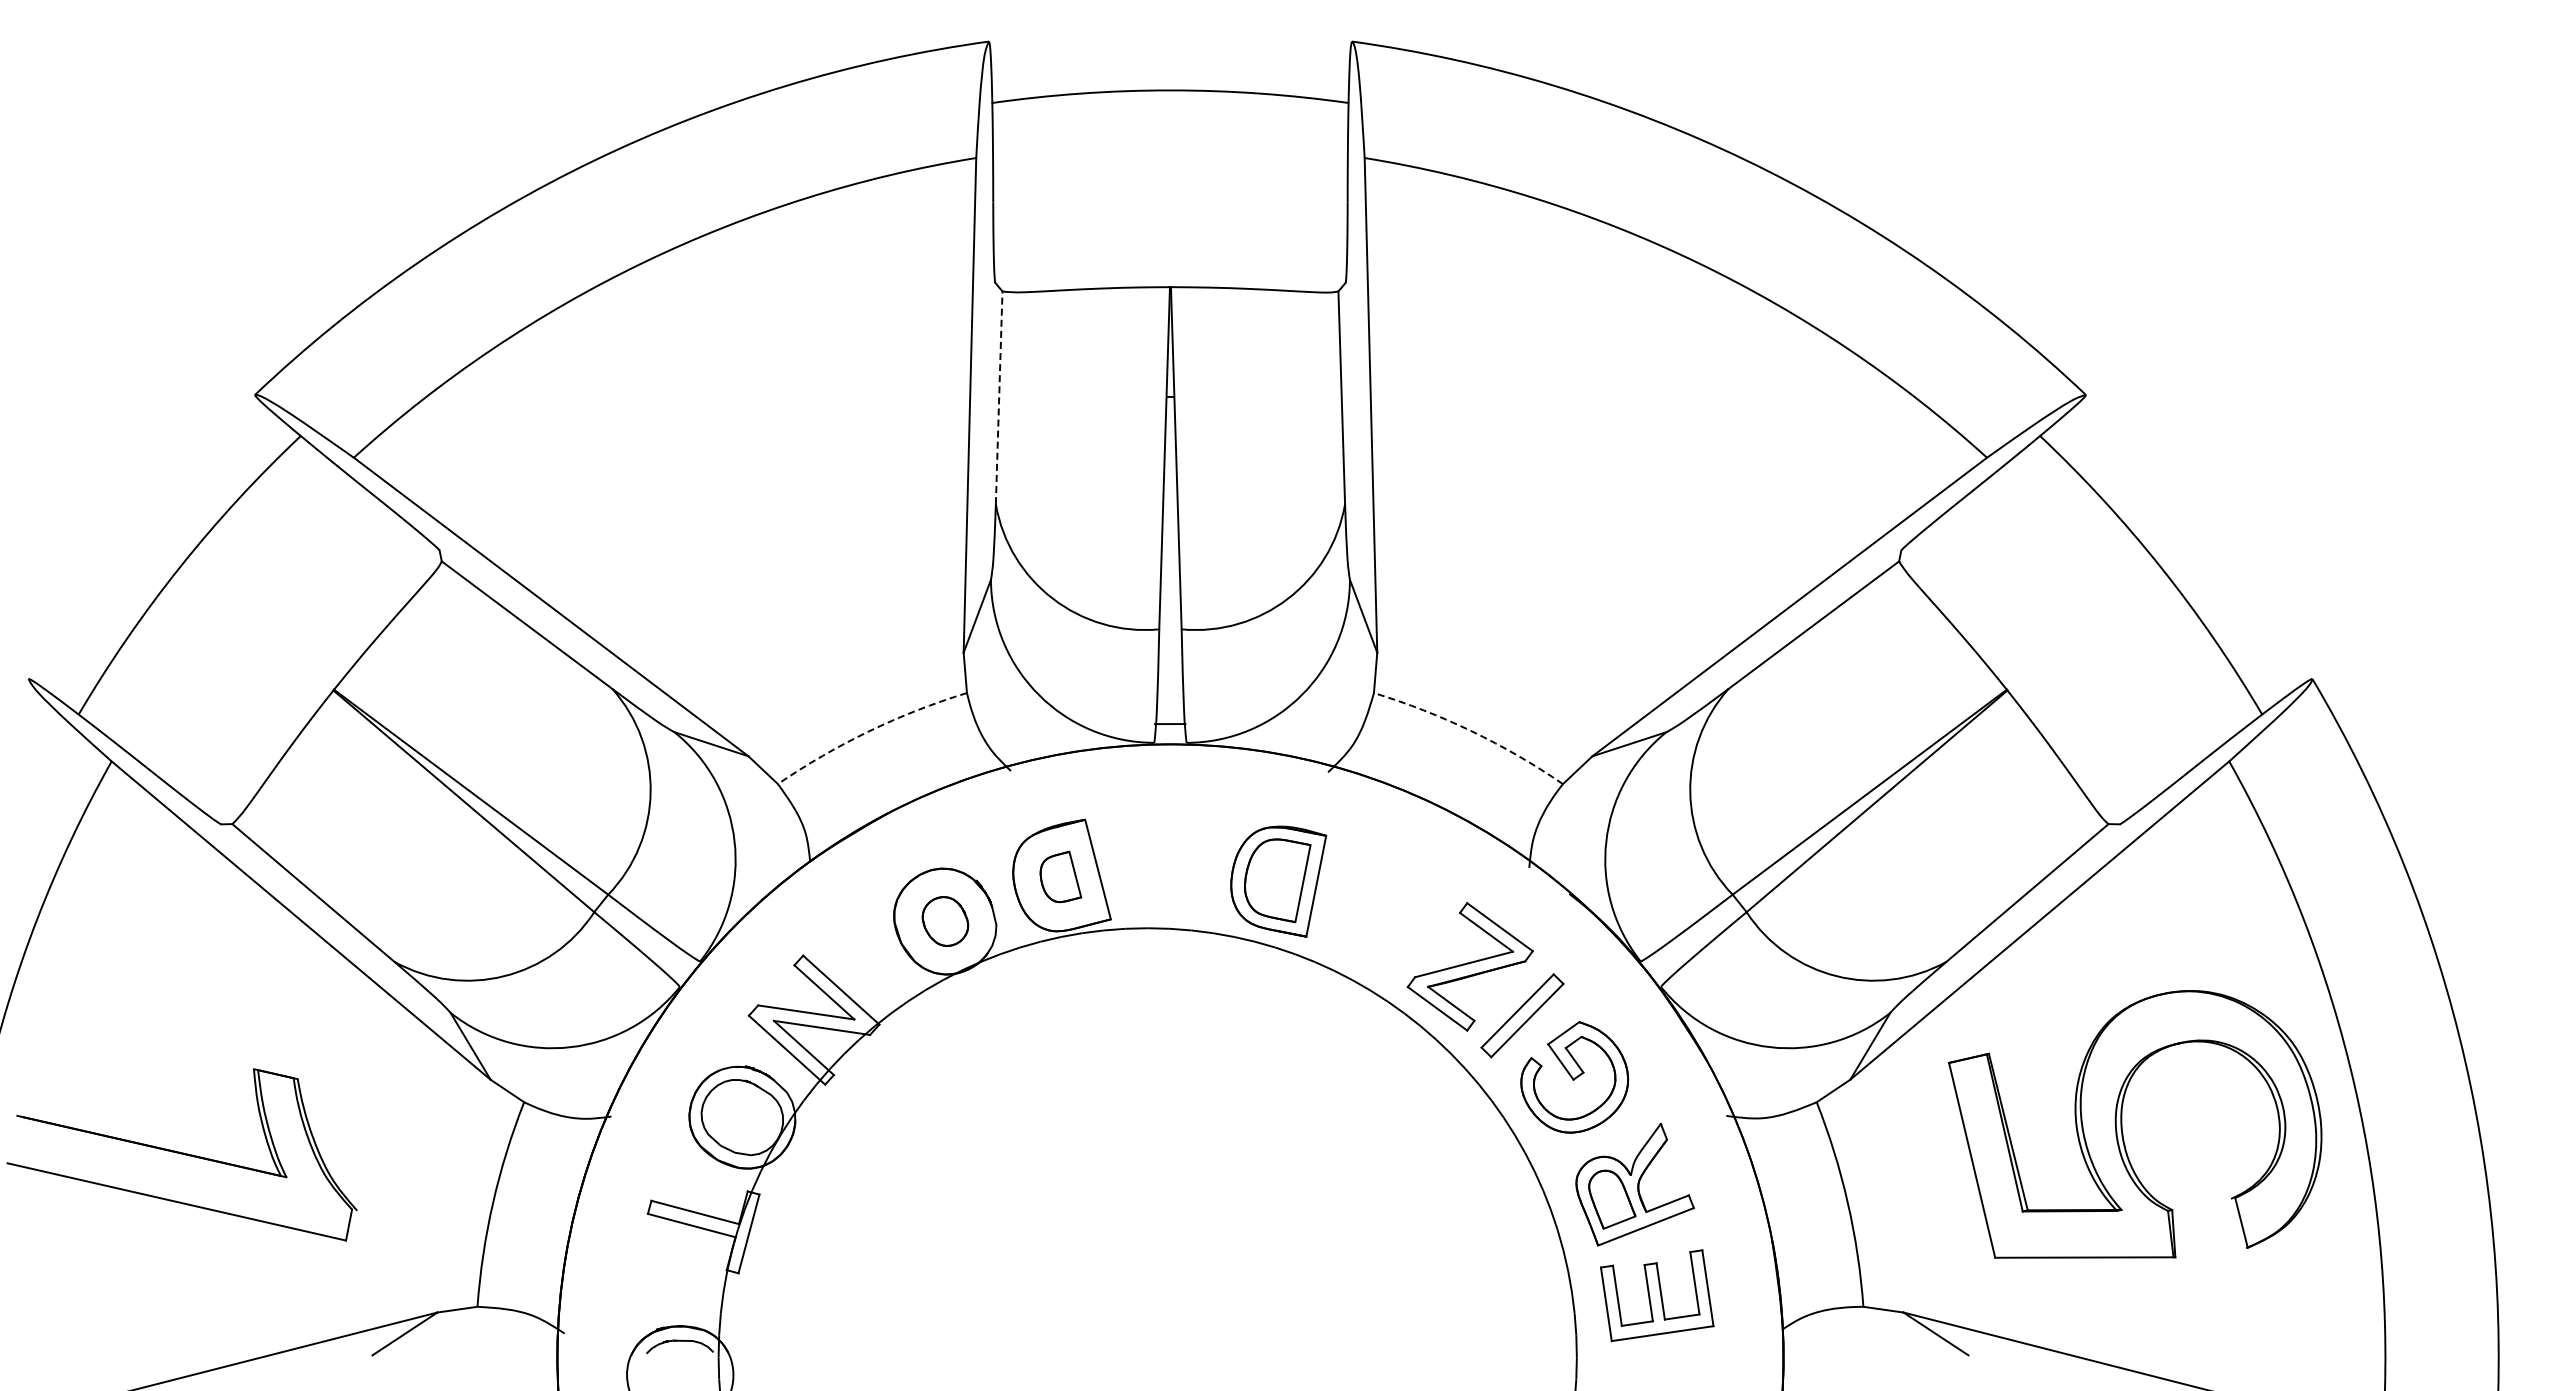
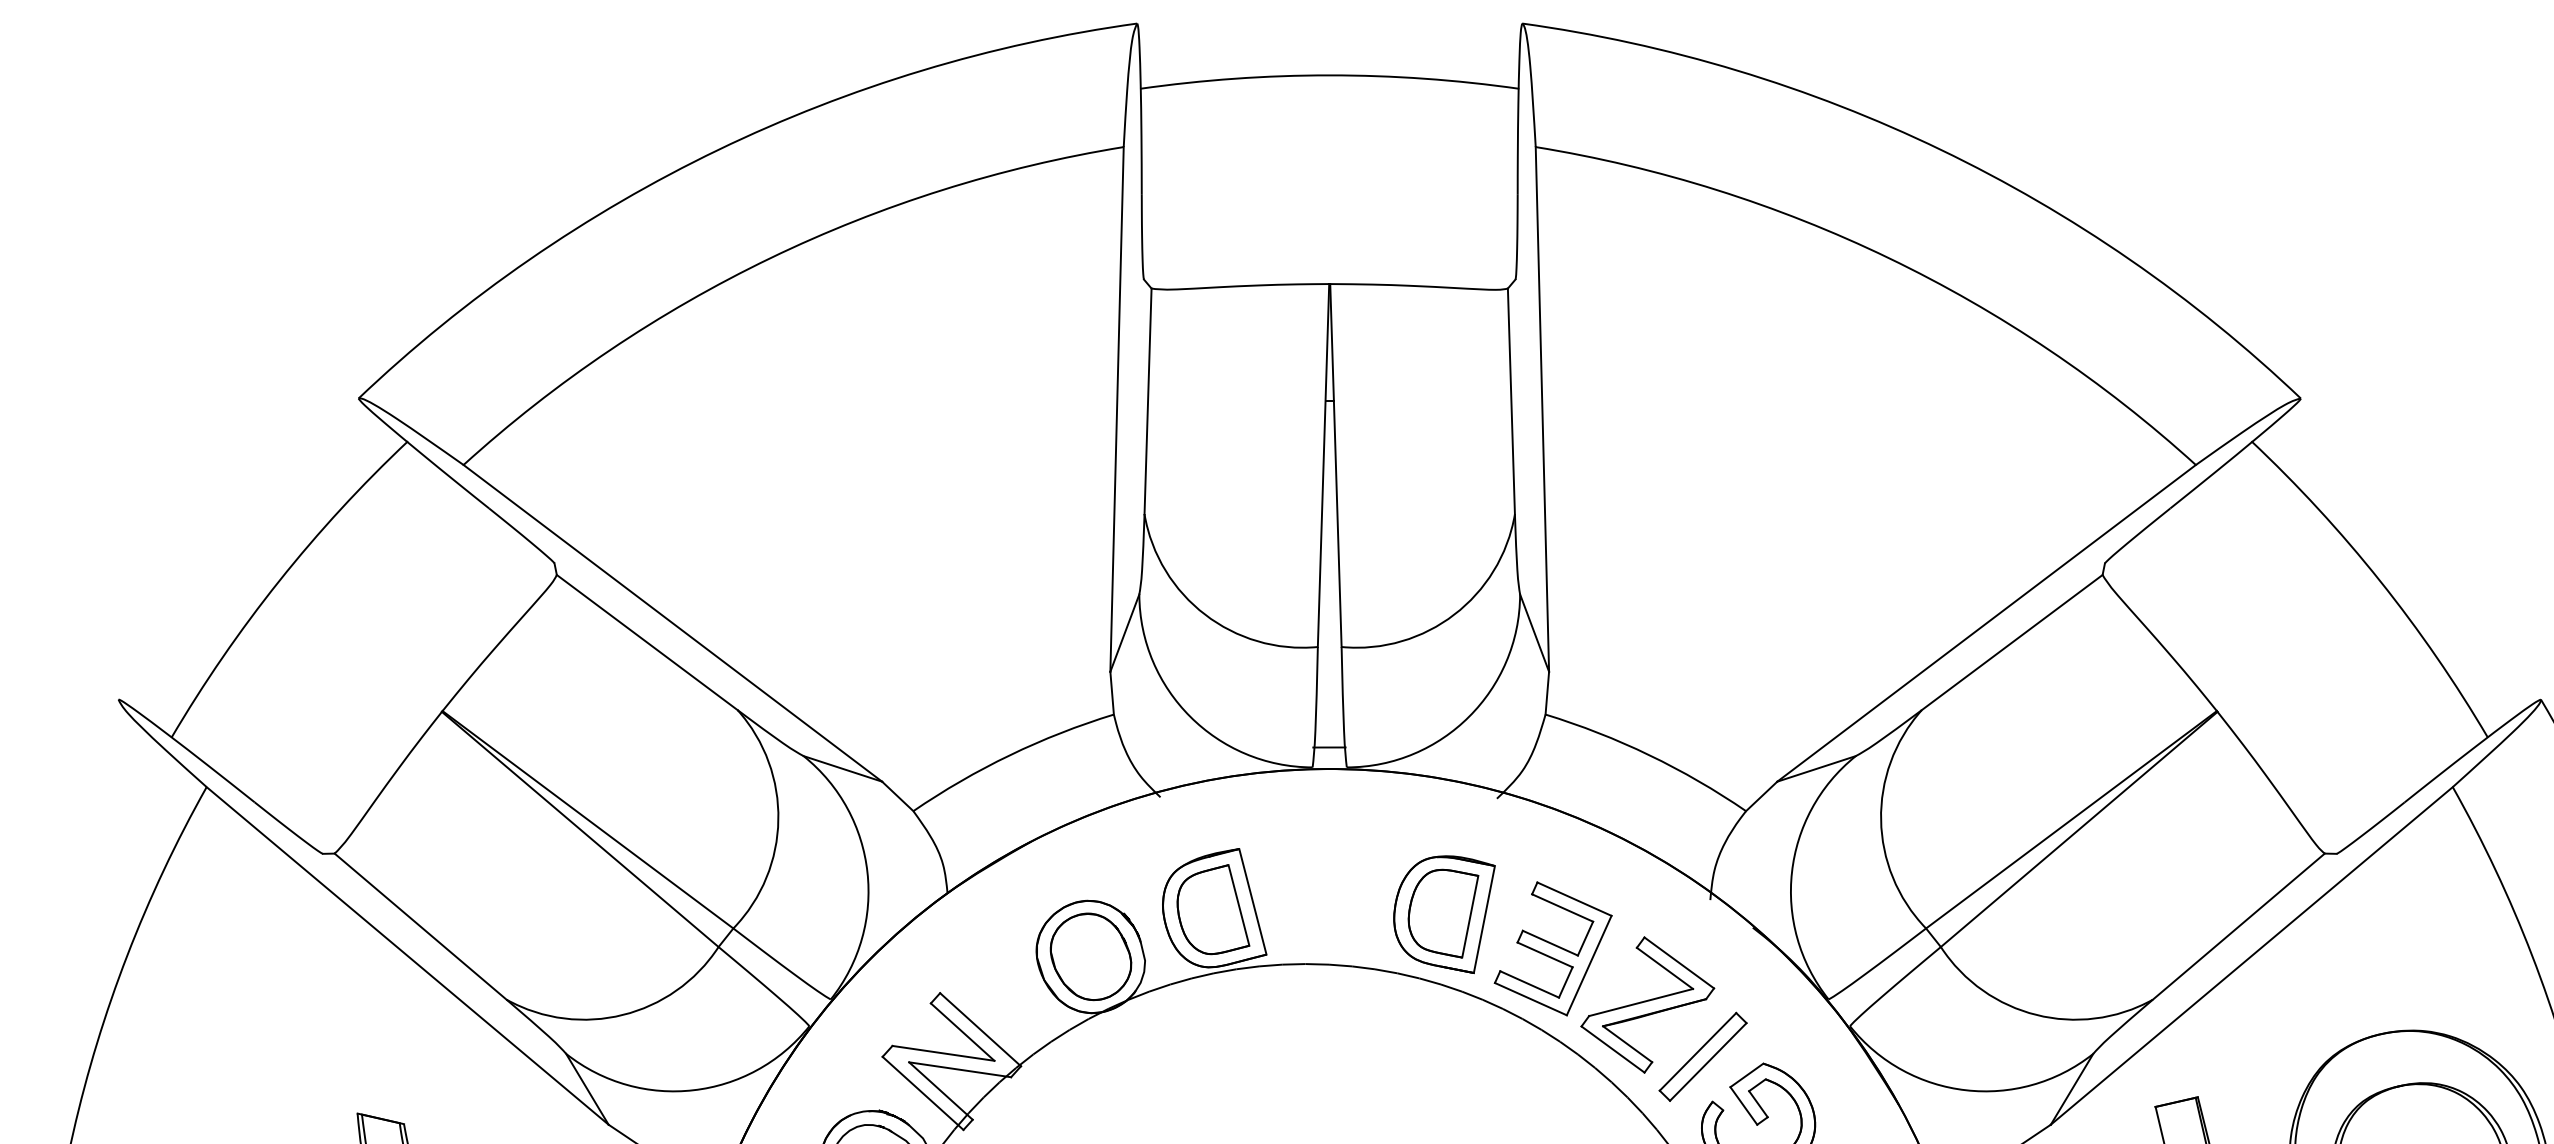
line: (999, 397) -> (1148, 401), dashed -> solid
arc: (869, 731) -> (1010, 755), dashed -> solid
arc: (1471, 731) -> (1649, 755), dashed -> solid
part: (1060, 876) -> (1213, 909), size x1.67
part: (1381, 913) -> (1553, 948), added
part: (945, 921) -> (1091, 956), size x1.67

